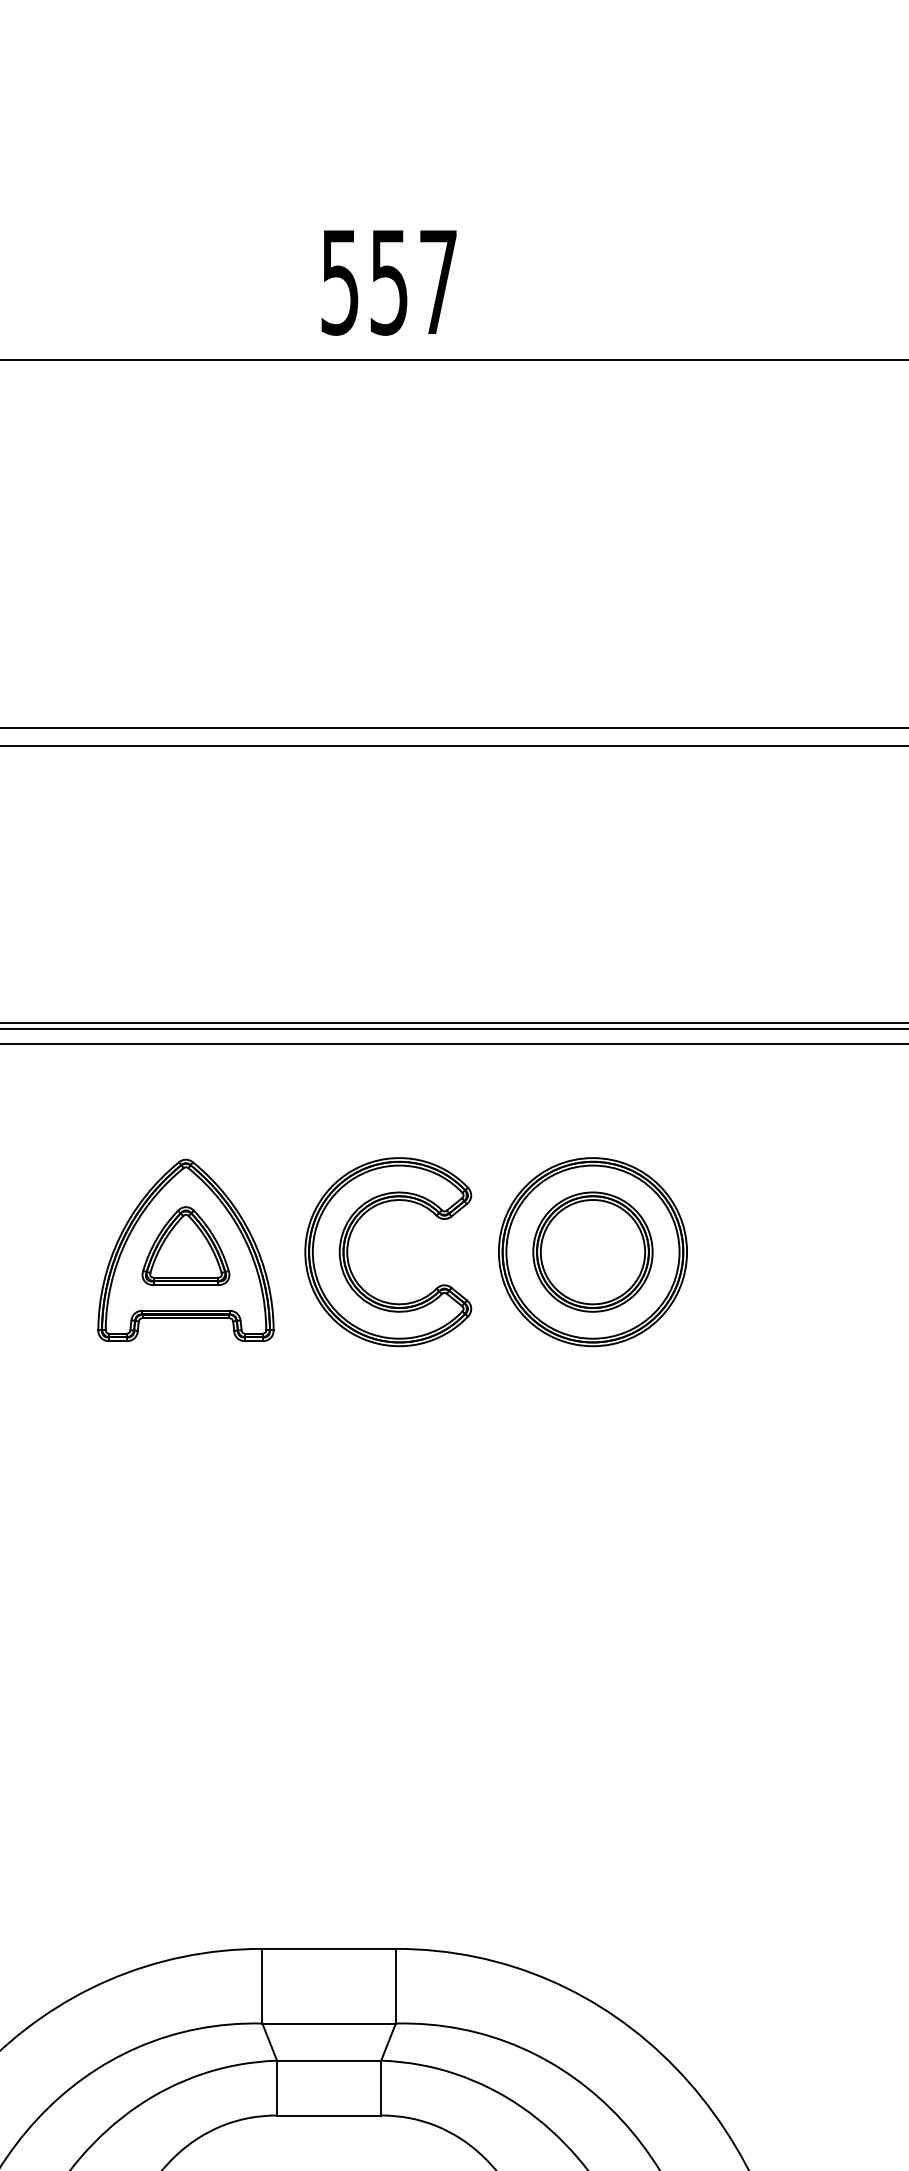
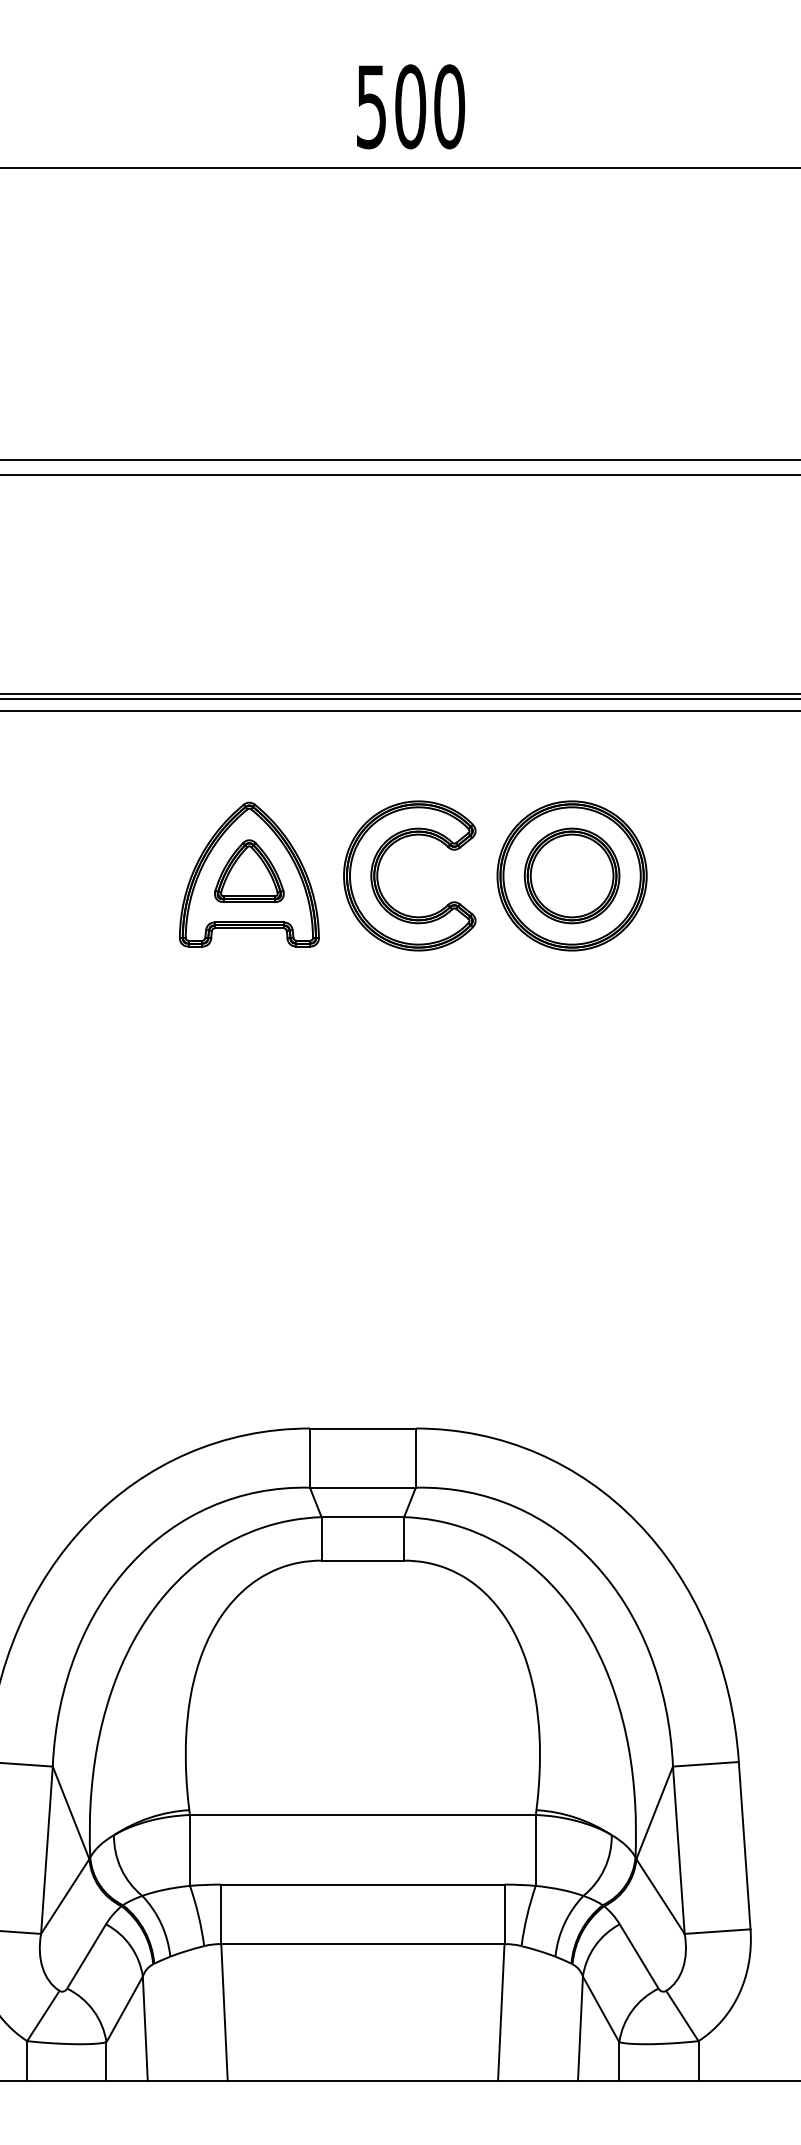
text: (414, 281) -> (430, 106), 557 -> 500

